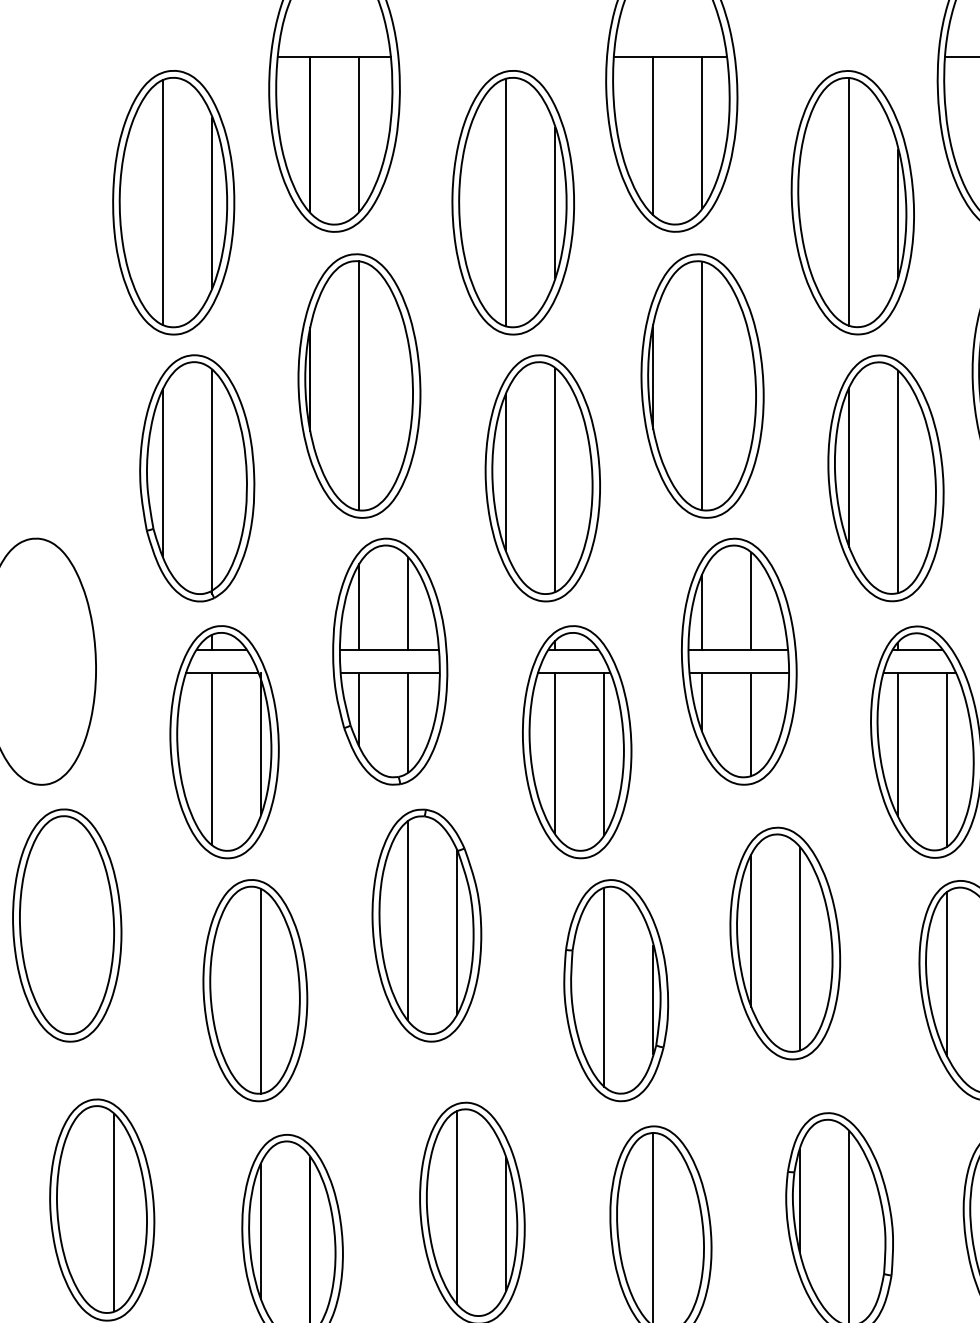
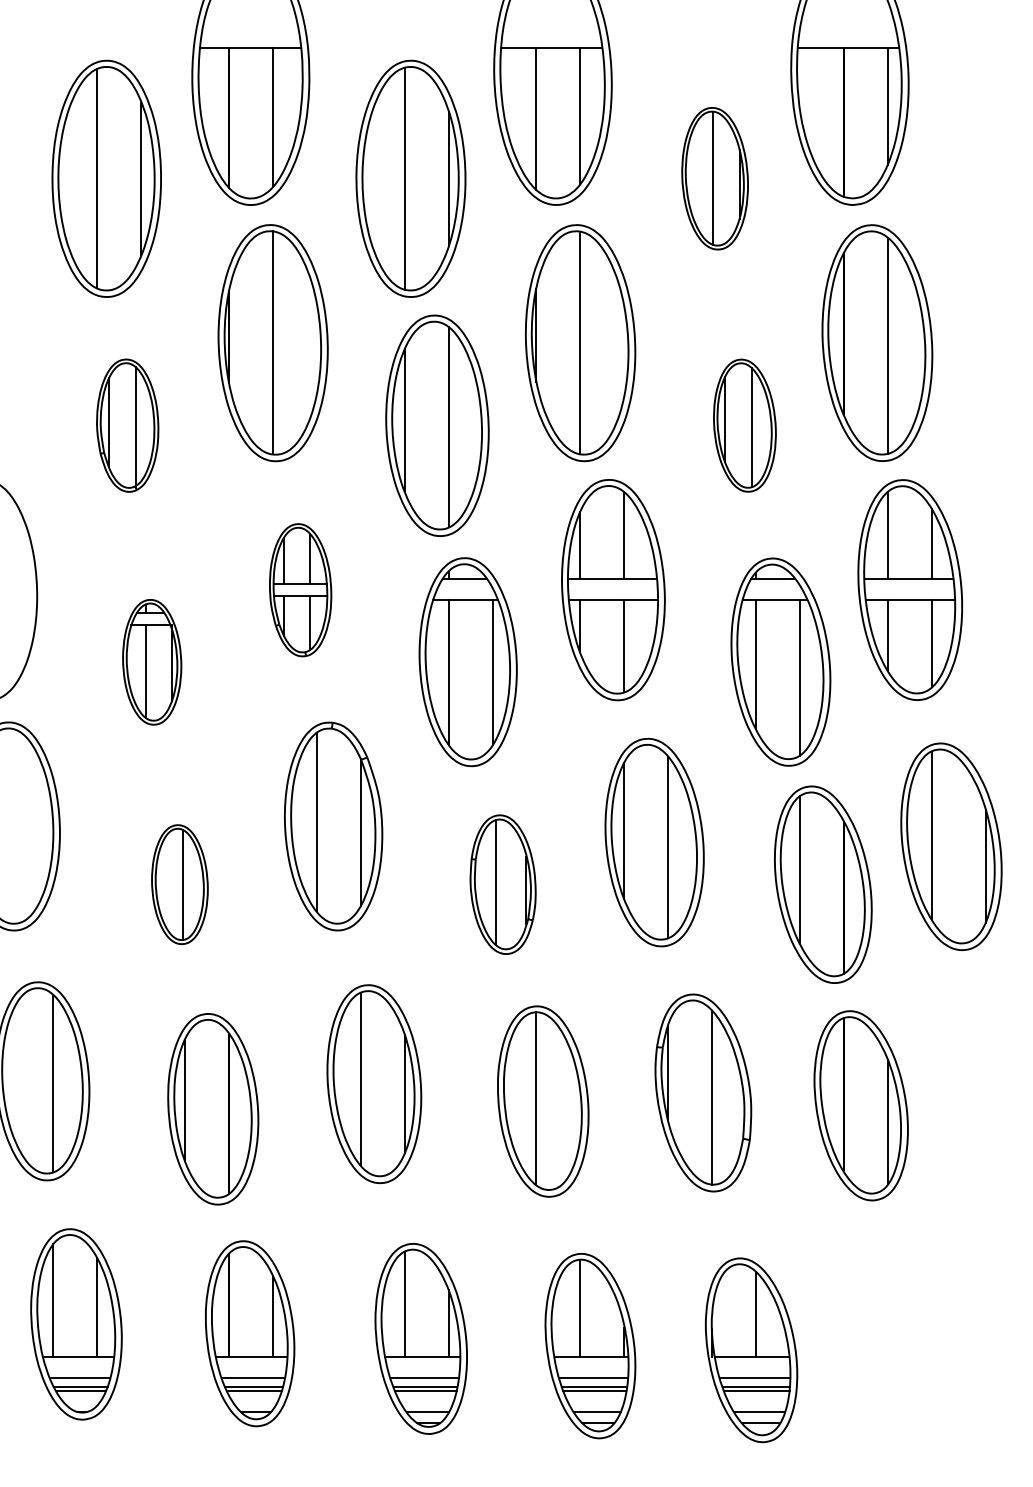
part: (852, 202) -> (714, 178), size x0.6
part: (196, 478) -> (127, 425), size x0.6
part: (885, 478) -> (744, 425), size x0.6
part: (389, 662) -> (300, 590), size x0.6
part: (223, 742) -> (151, 662), size x0.6
part: (254, 990) -> (179, 884), size x0.6
part: (615, 990) -> (502, 884), size x0.7

